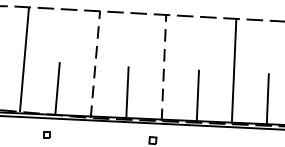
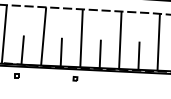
line: (95, 63) -> (43, 36), dashed -> solid
line: (163, 67) -> (81, 38), dashed -> solid

